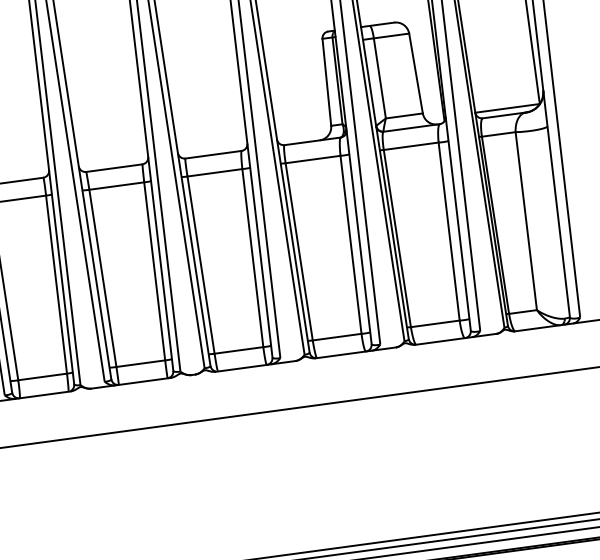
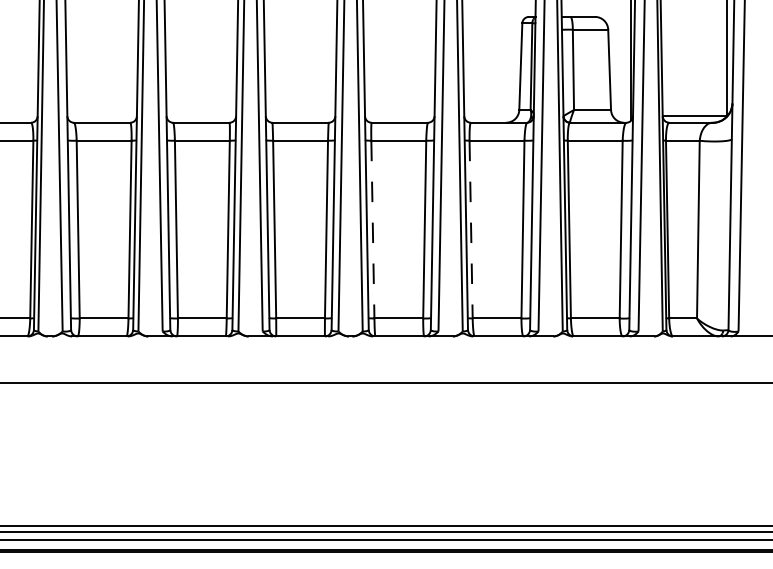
line: (299, 251) -> (471, 229), solid -> dashed
line: (200, 265) -> (372, 229), solid -> dashed

